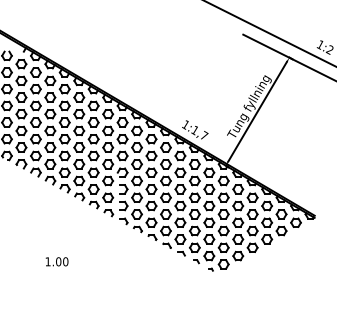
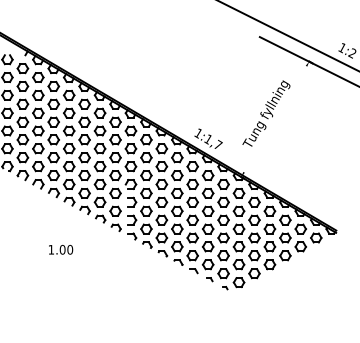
line: (257, 111) -> (275, 119), removed
text: (56, 261) -> (60, 249), moved

